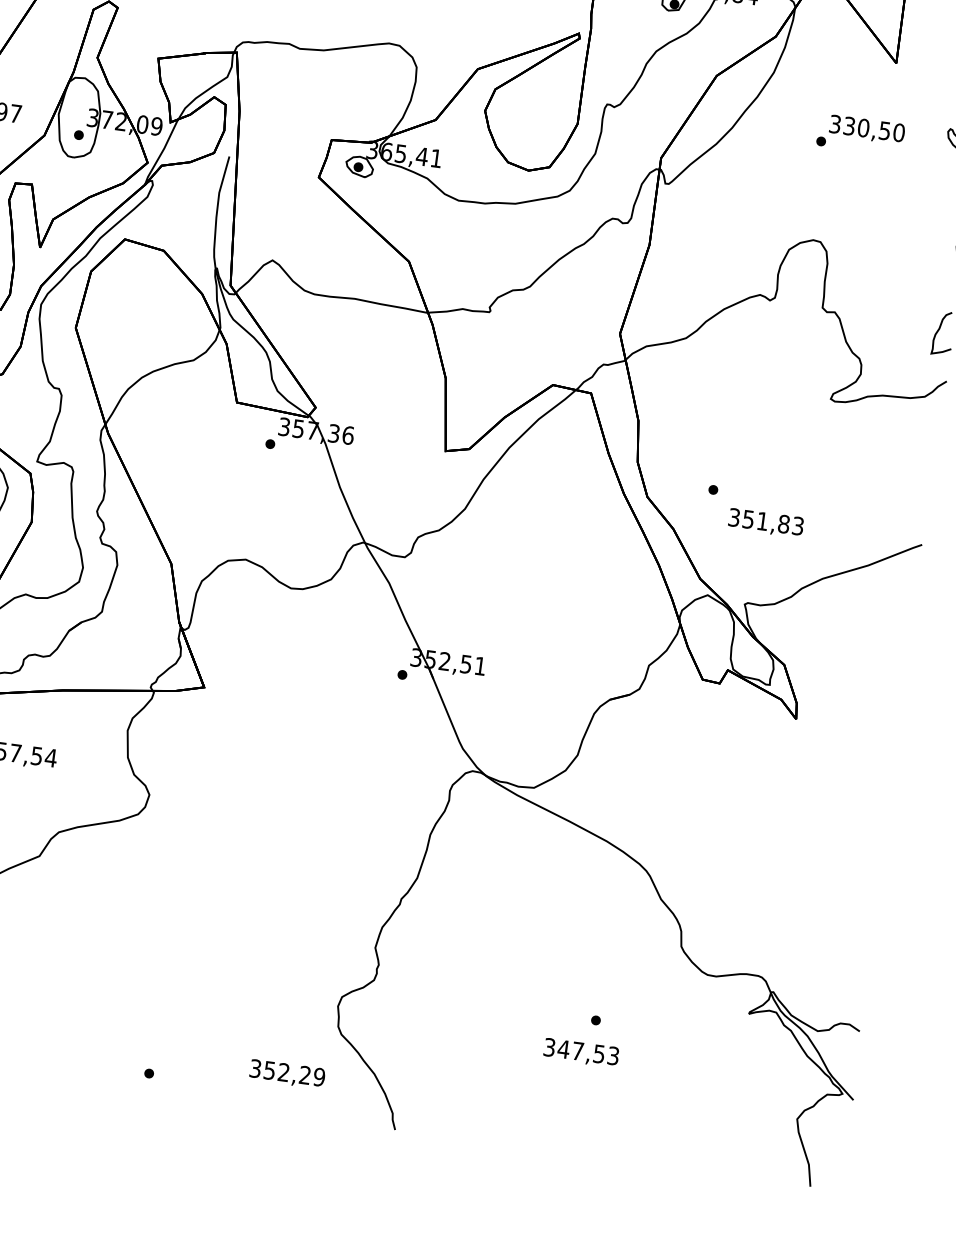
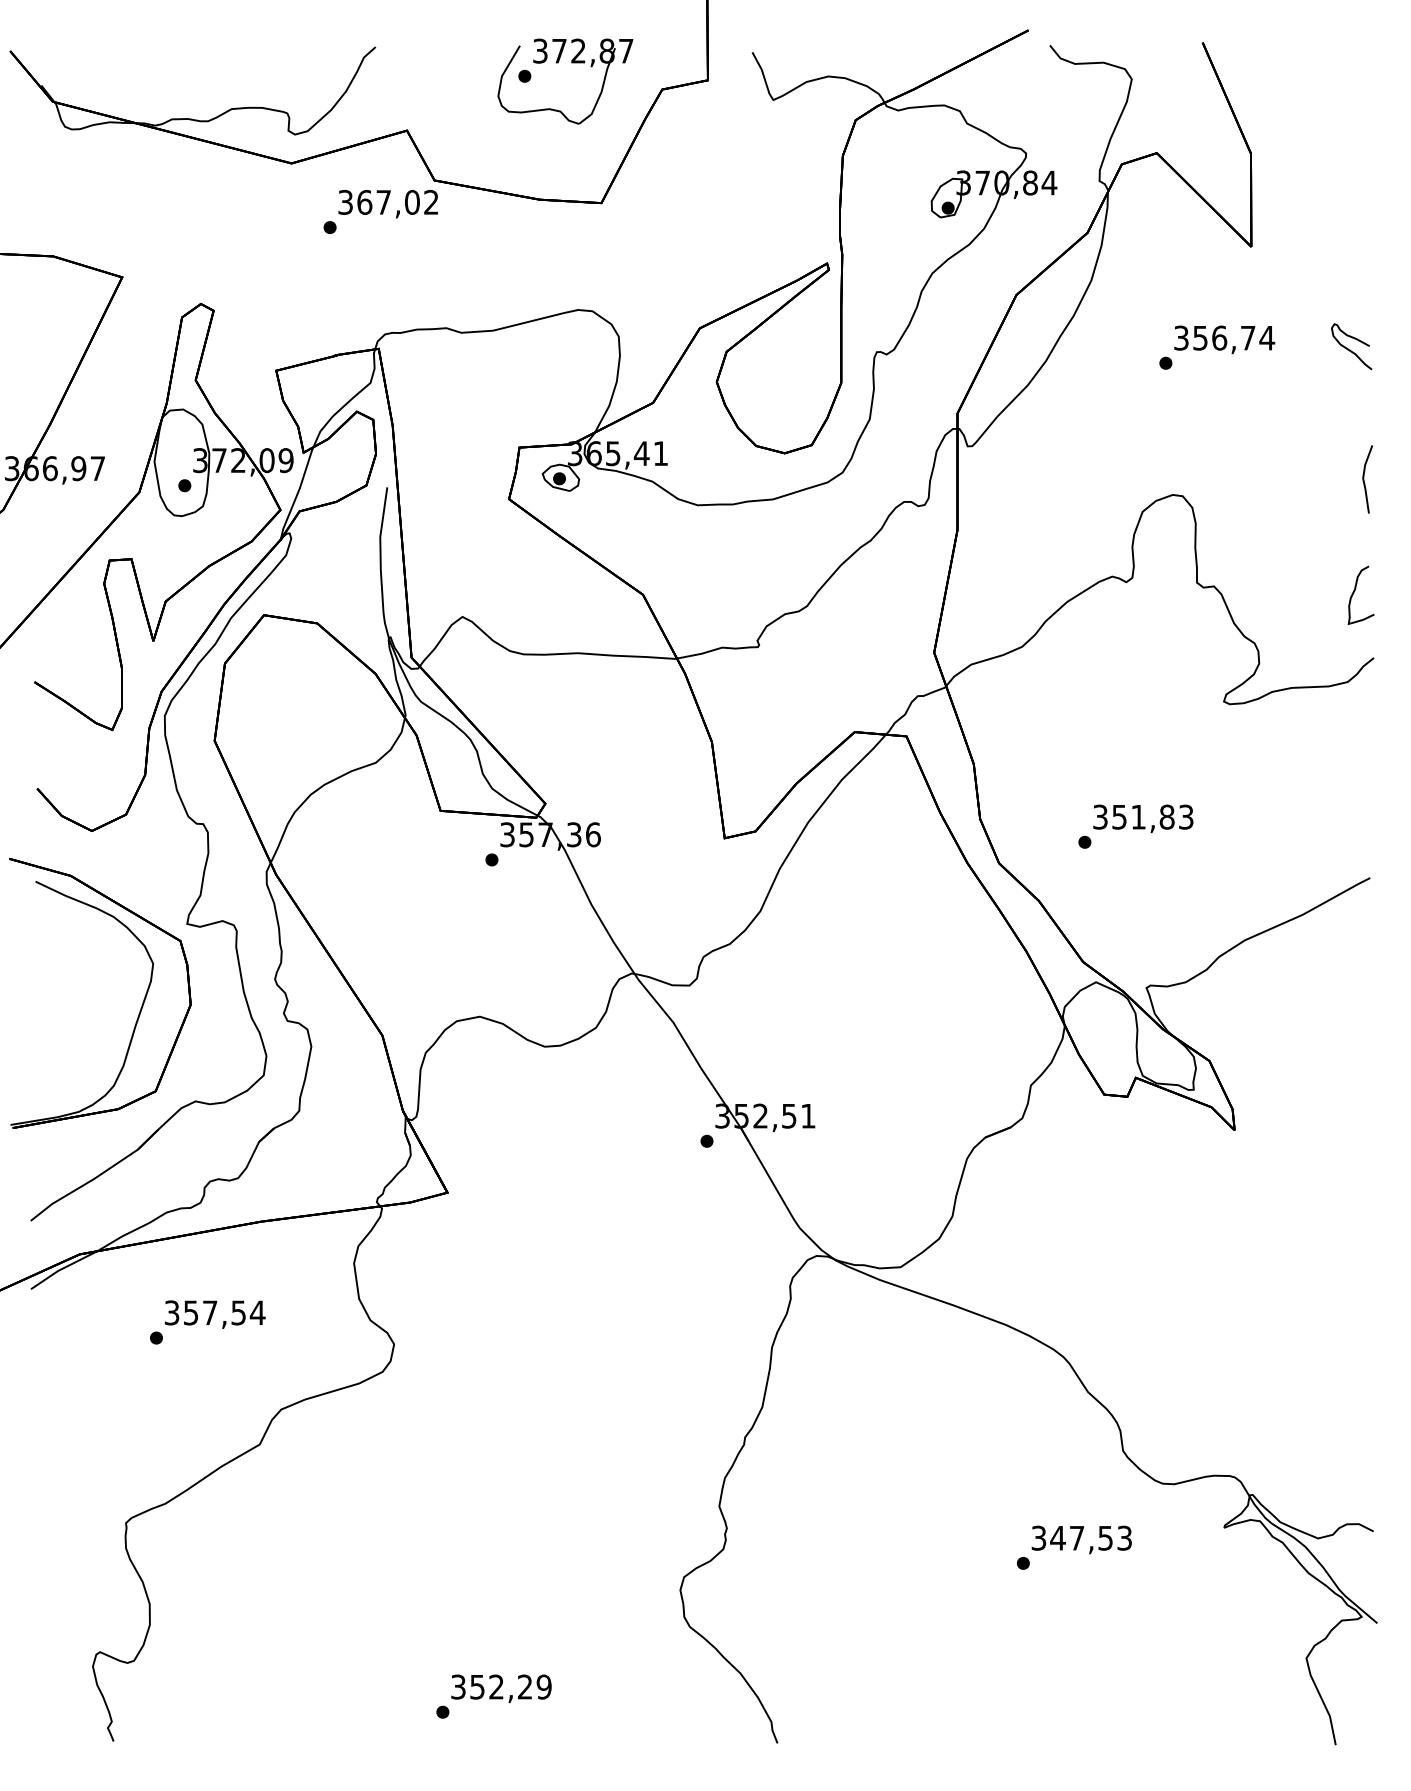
text: (874, 129) -> (1234, 337), 330,50 -> 356,74
text: (766, 522) -> (1143, 818), moved
text: (581, 1052) -> (1081, 1539), moved
text: (287, 1074) -> (501, 1688), moved

